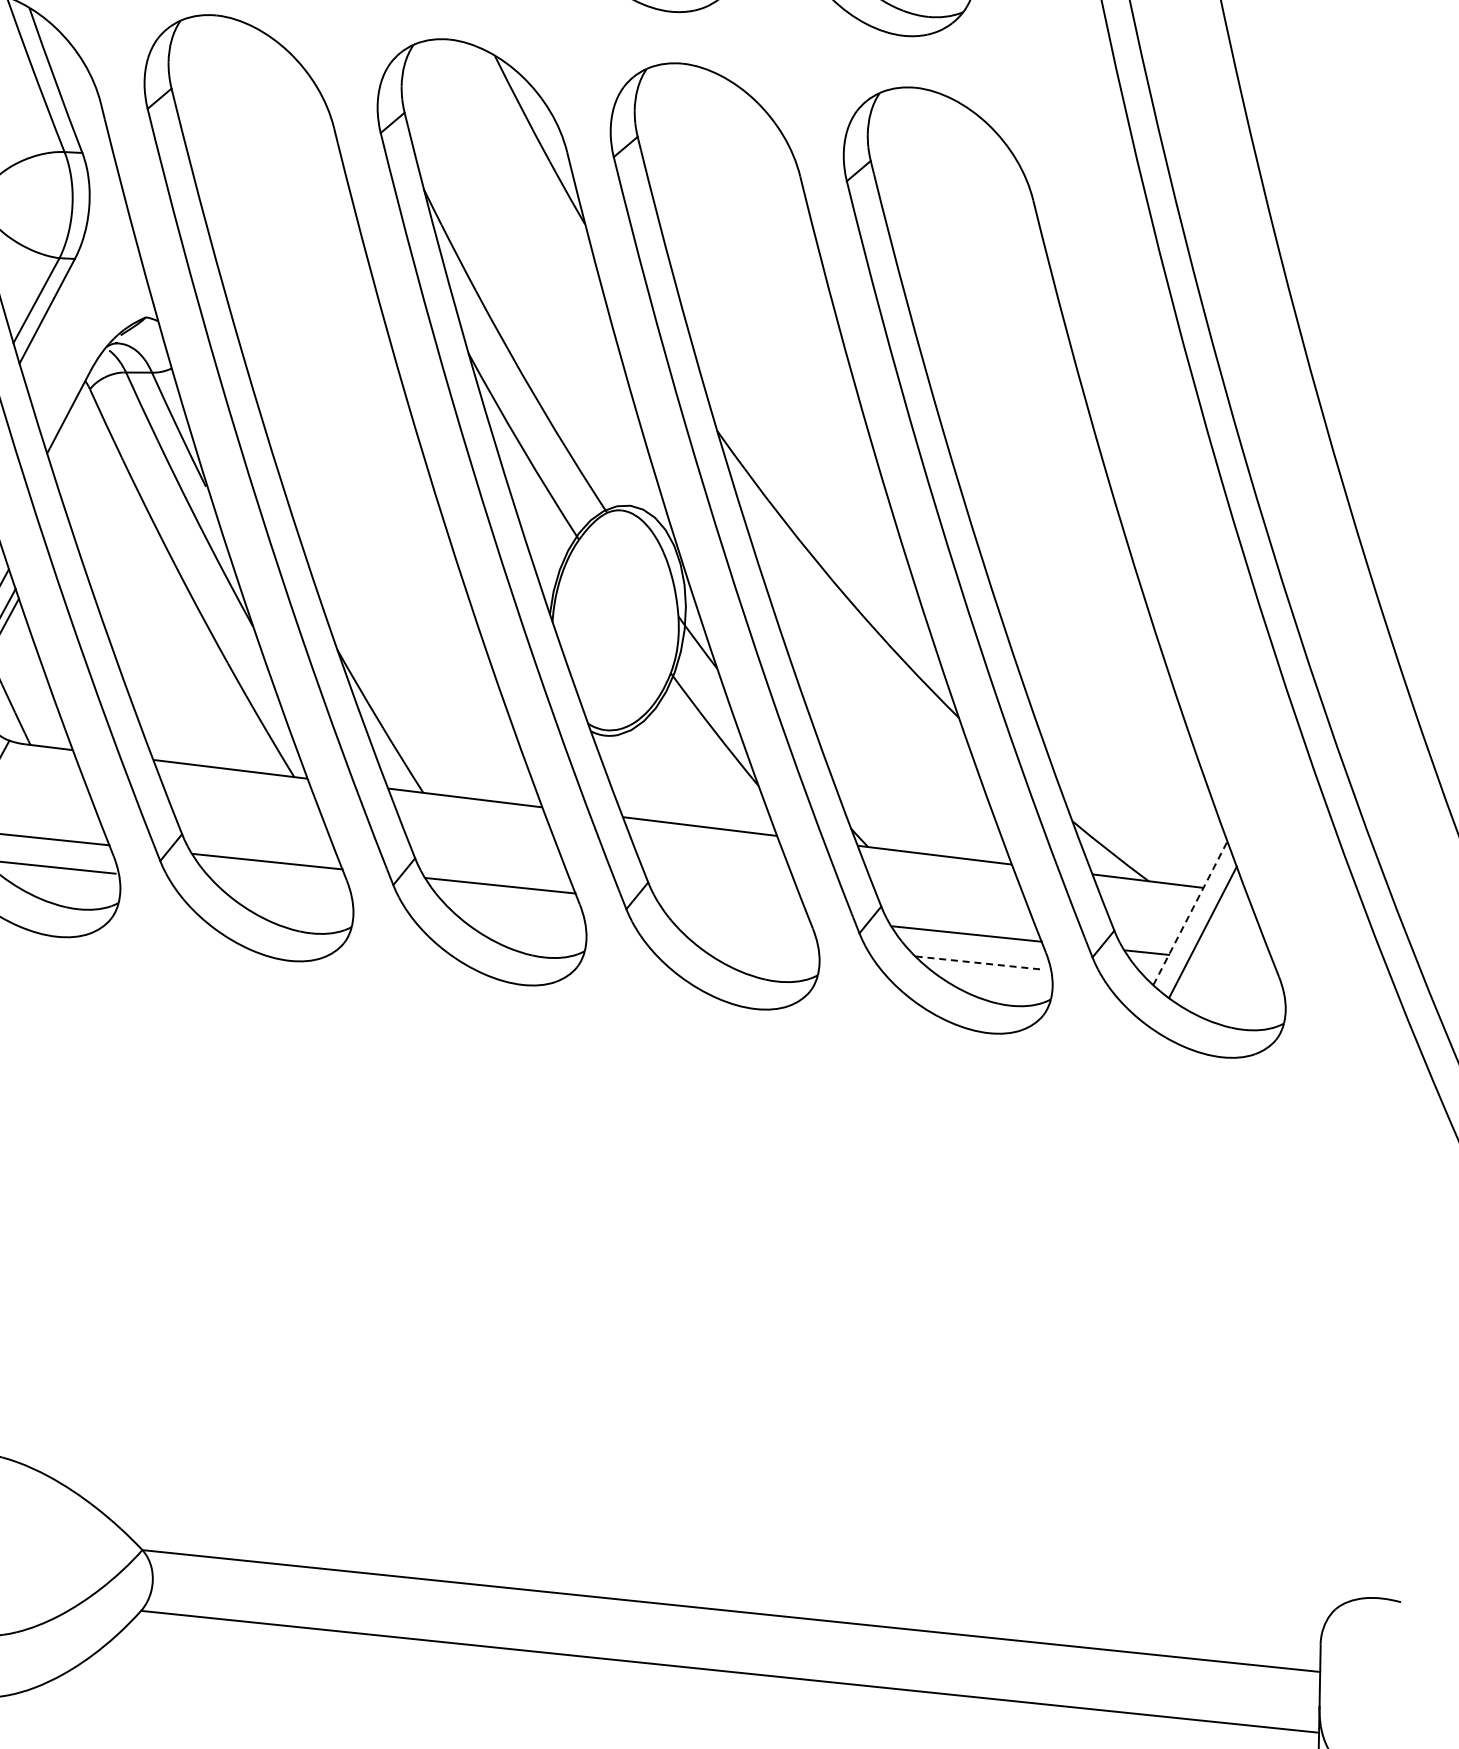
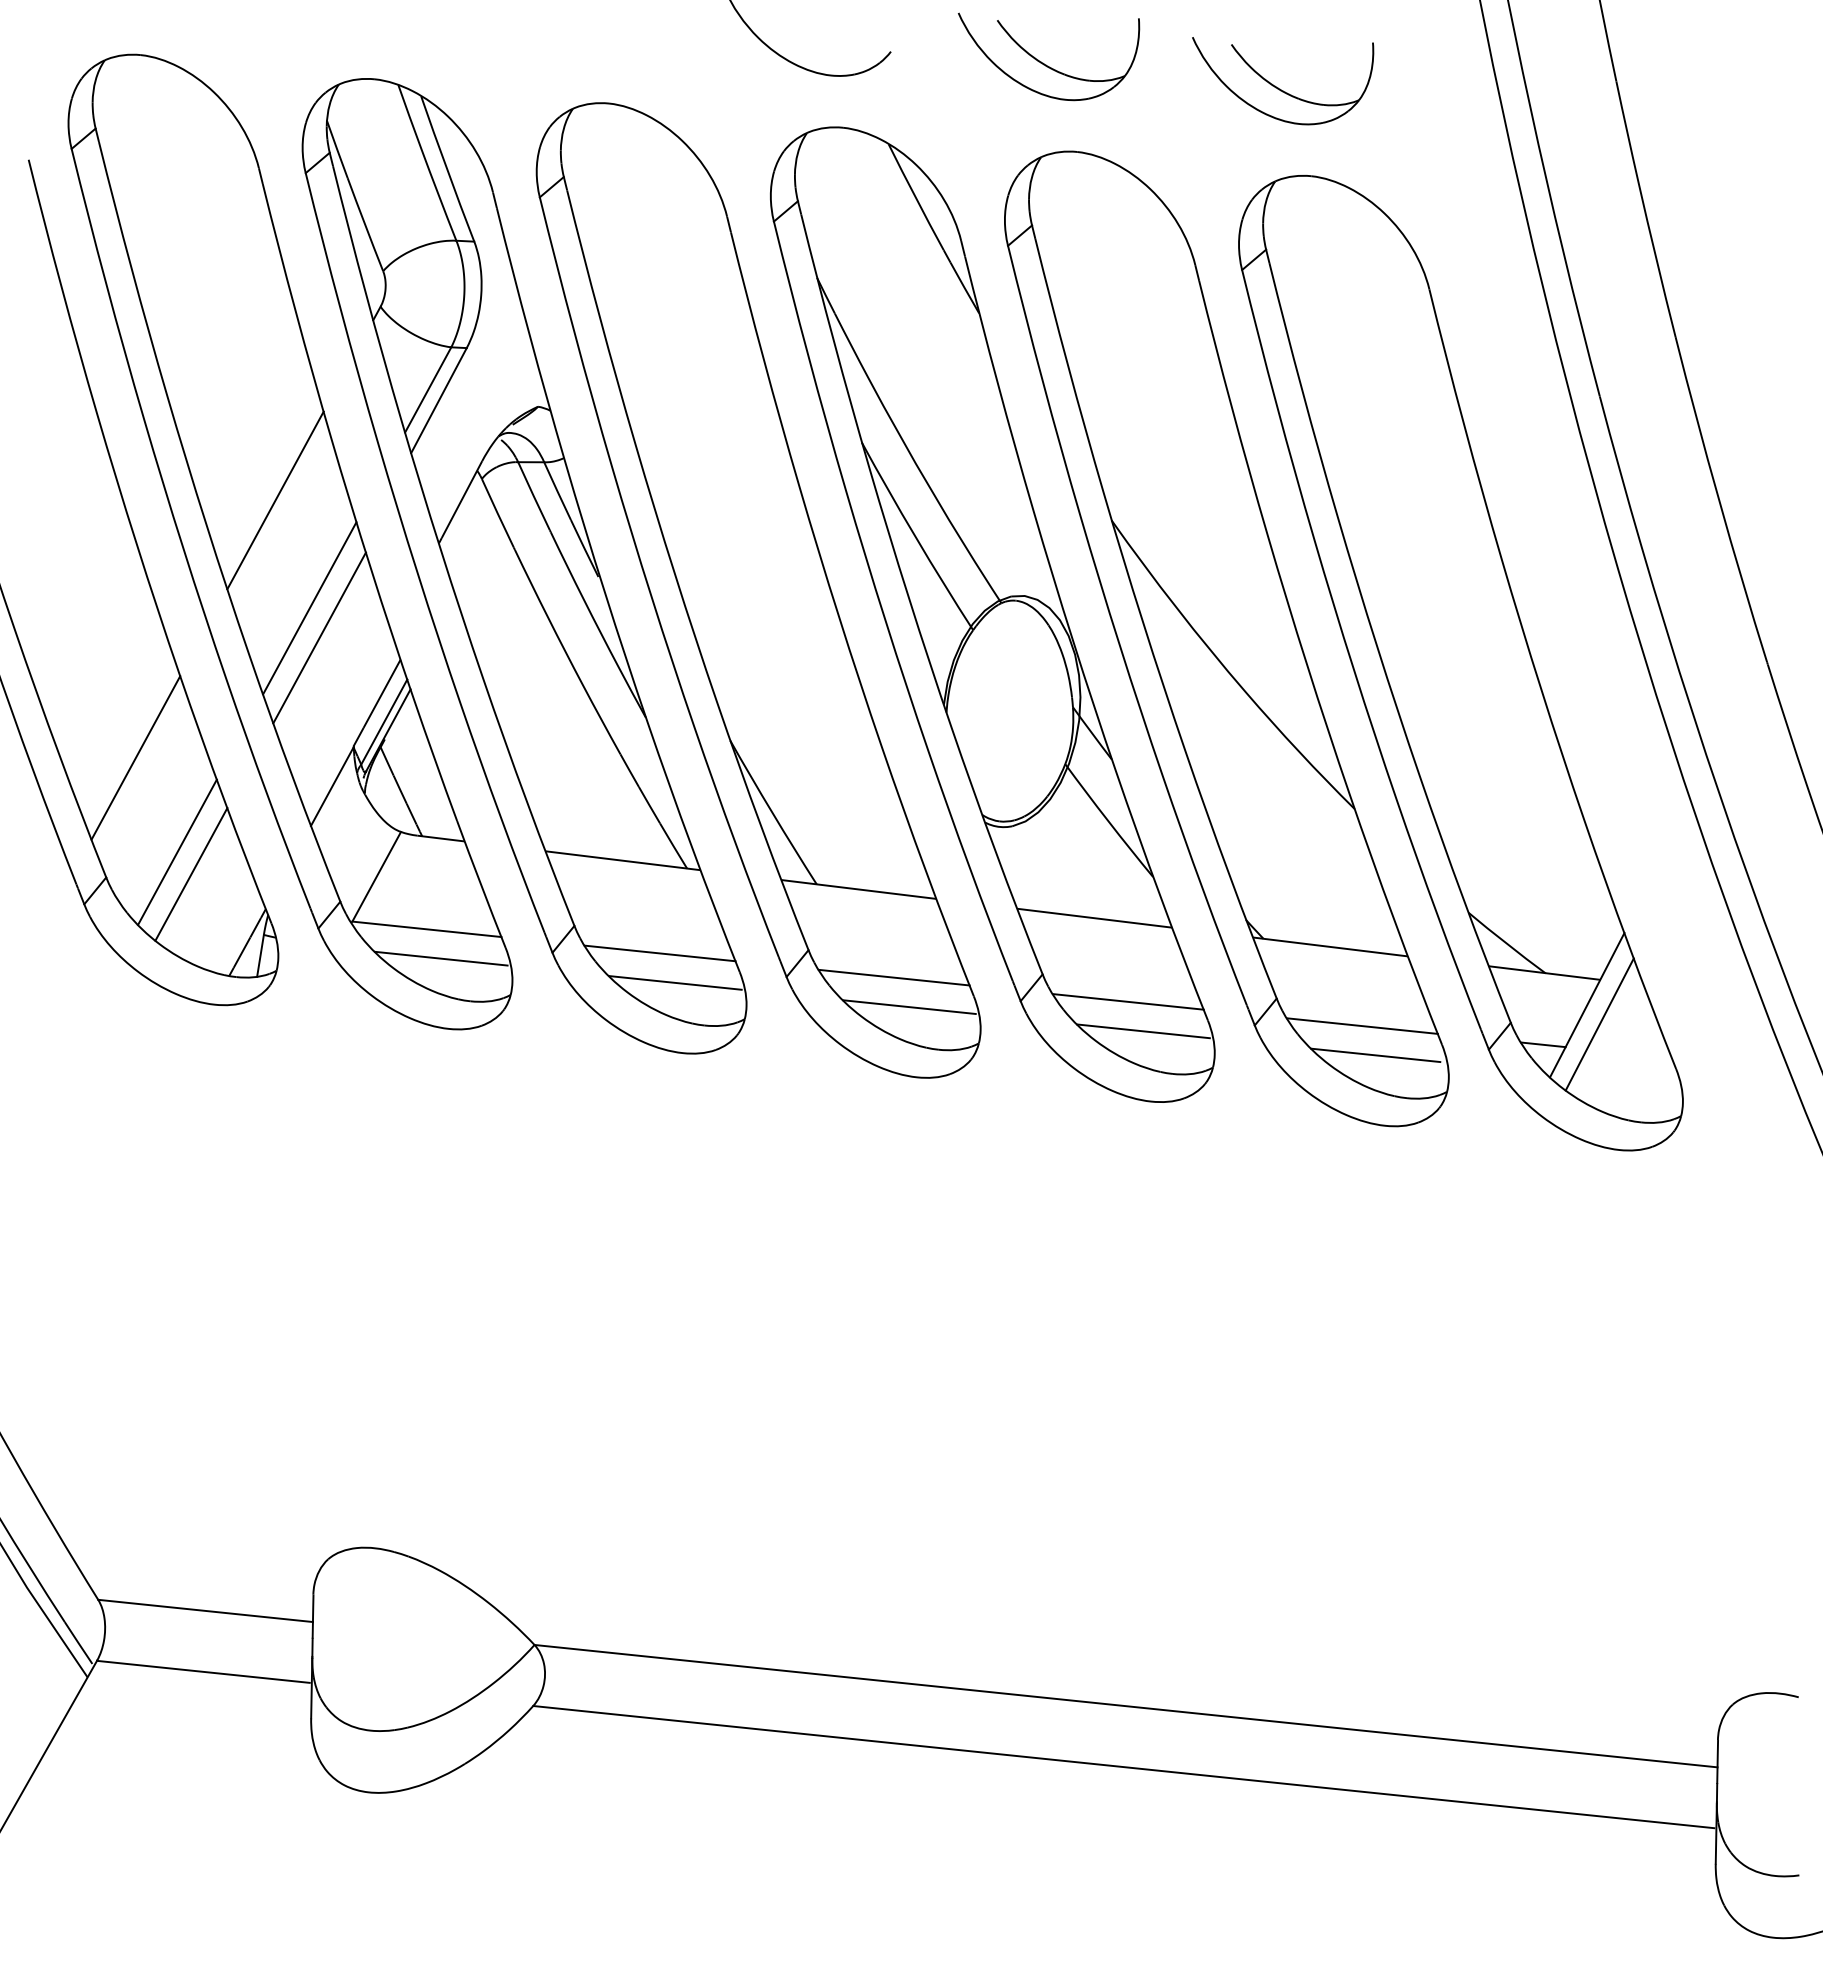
line: (282, 890) -> (675, 982), added
line: (732, 909) -> (1127, 1001), added
line: (1190, 912) -> (1587, 1004), dashed -> solid
line: (515, 914) -> (909, 1006), added
line: (748, 939) -> (1143, 1031), added
line: (979, 963) -> (1375, 1055), dashed -> solid

